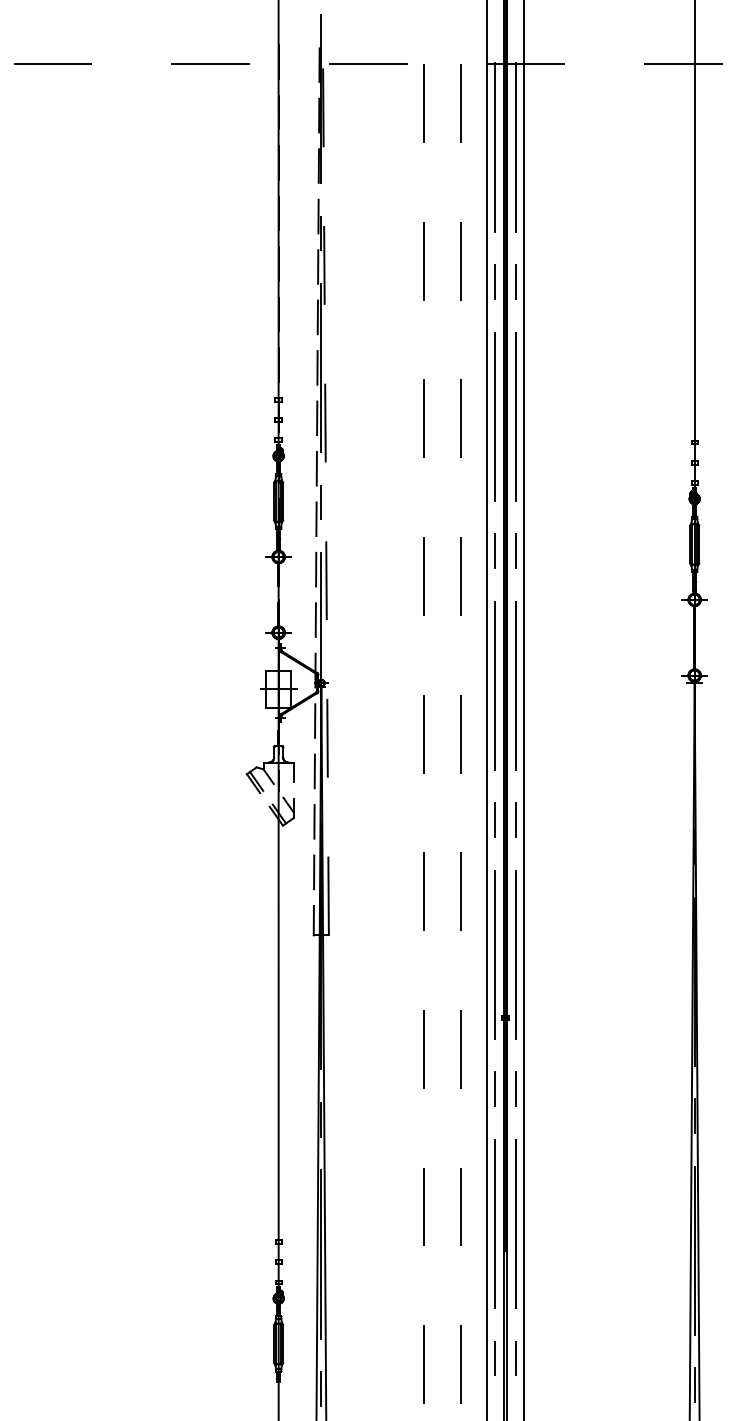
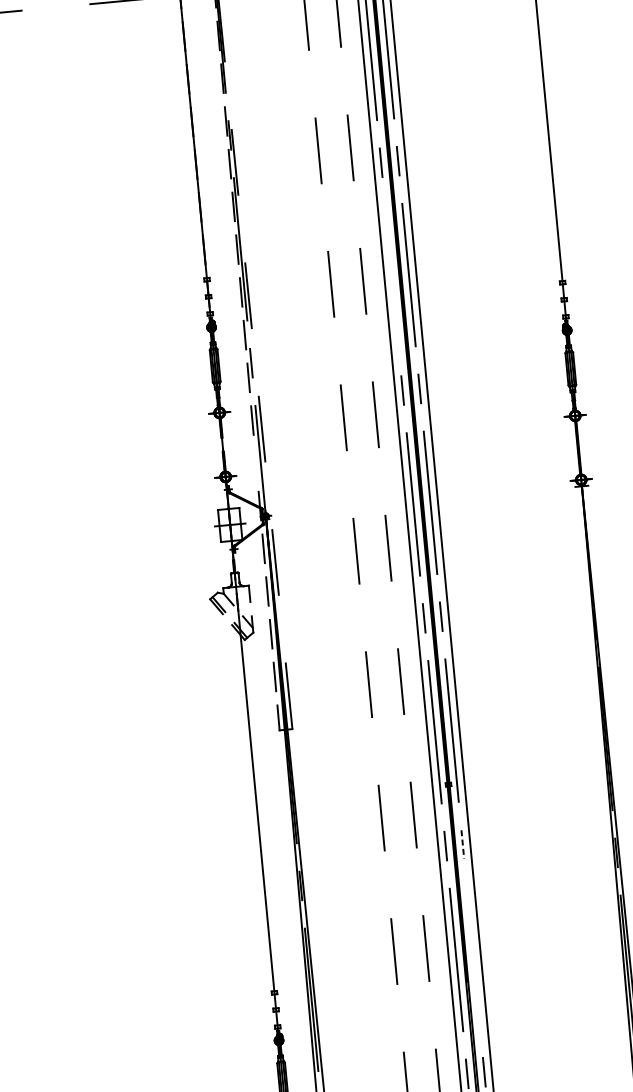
line: (495, 416) -> (391, 276), removed
line: (315, 619) -> (255, 462), removed
line: (515, 1089) -> (462, 844), solid -> dashed
line: (515, 1223) -> (473, 958), removed

